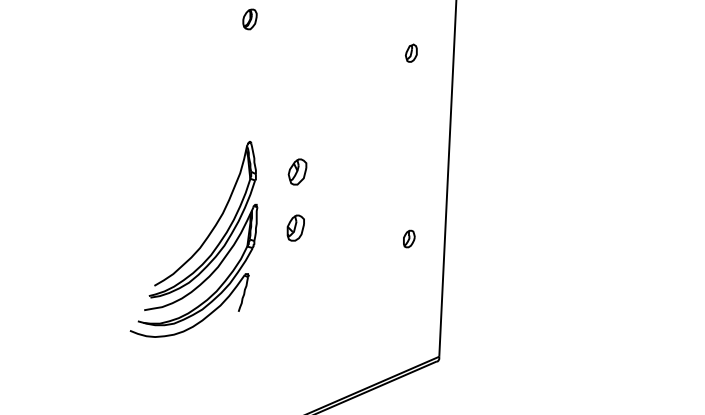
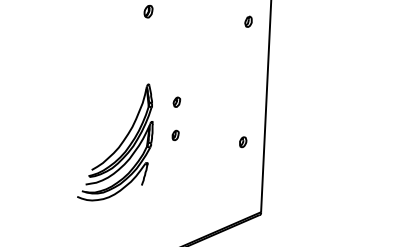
part: (411, 52) -> (248, 21), moved
part: (296, 170) -> (176, 101), size x0.62
part: (295, 226) -> (175, 134), size x0.62

